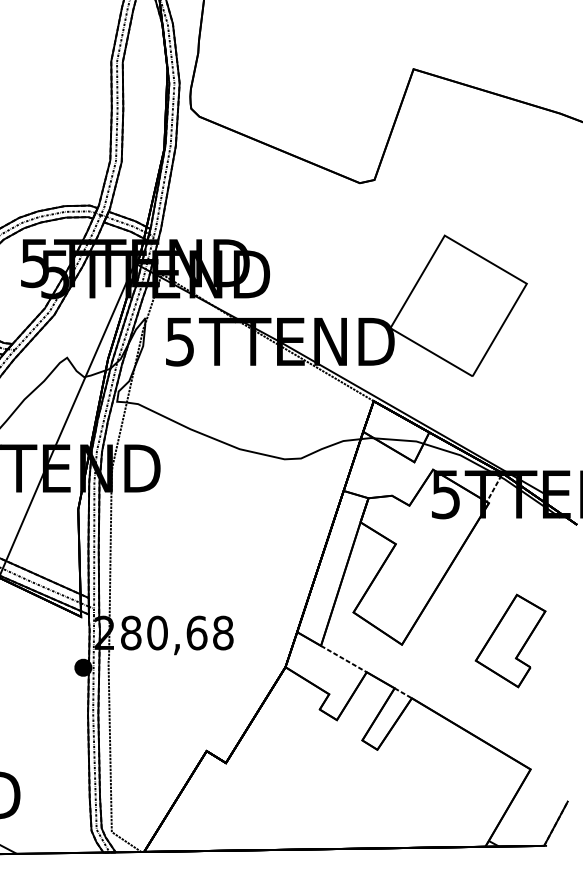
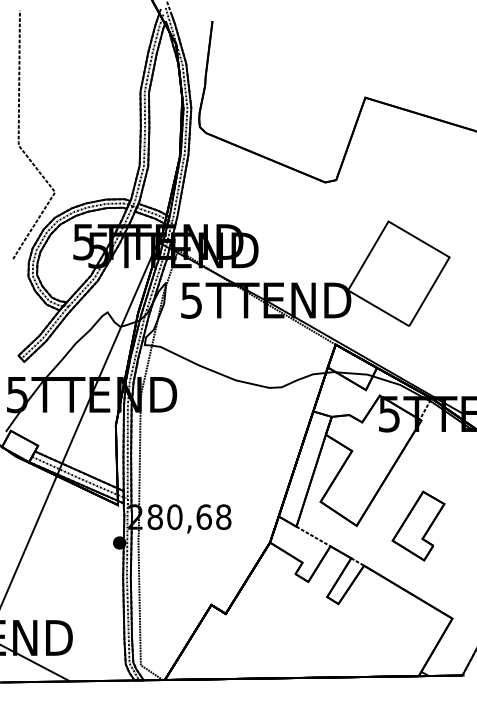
part: (510, 640) -> (418, 525), moved

